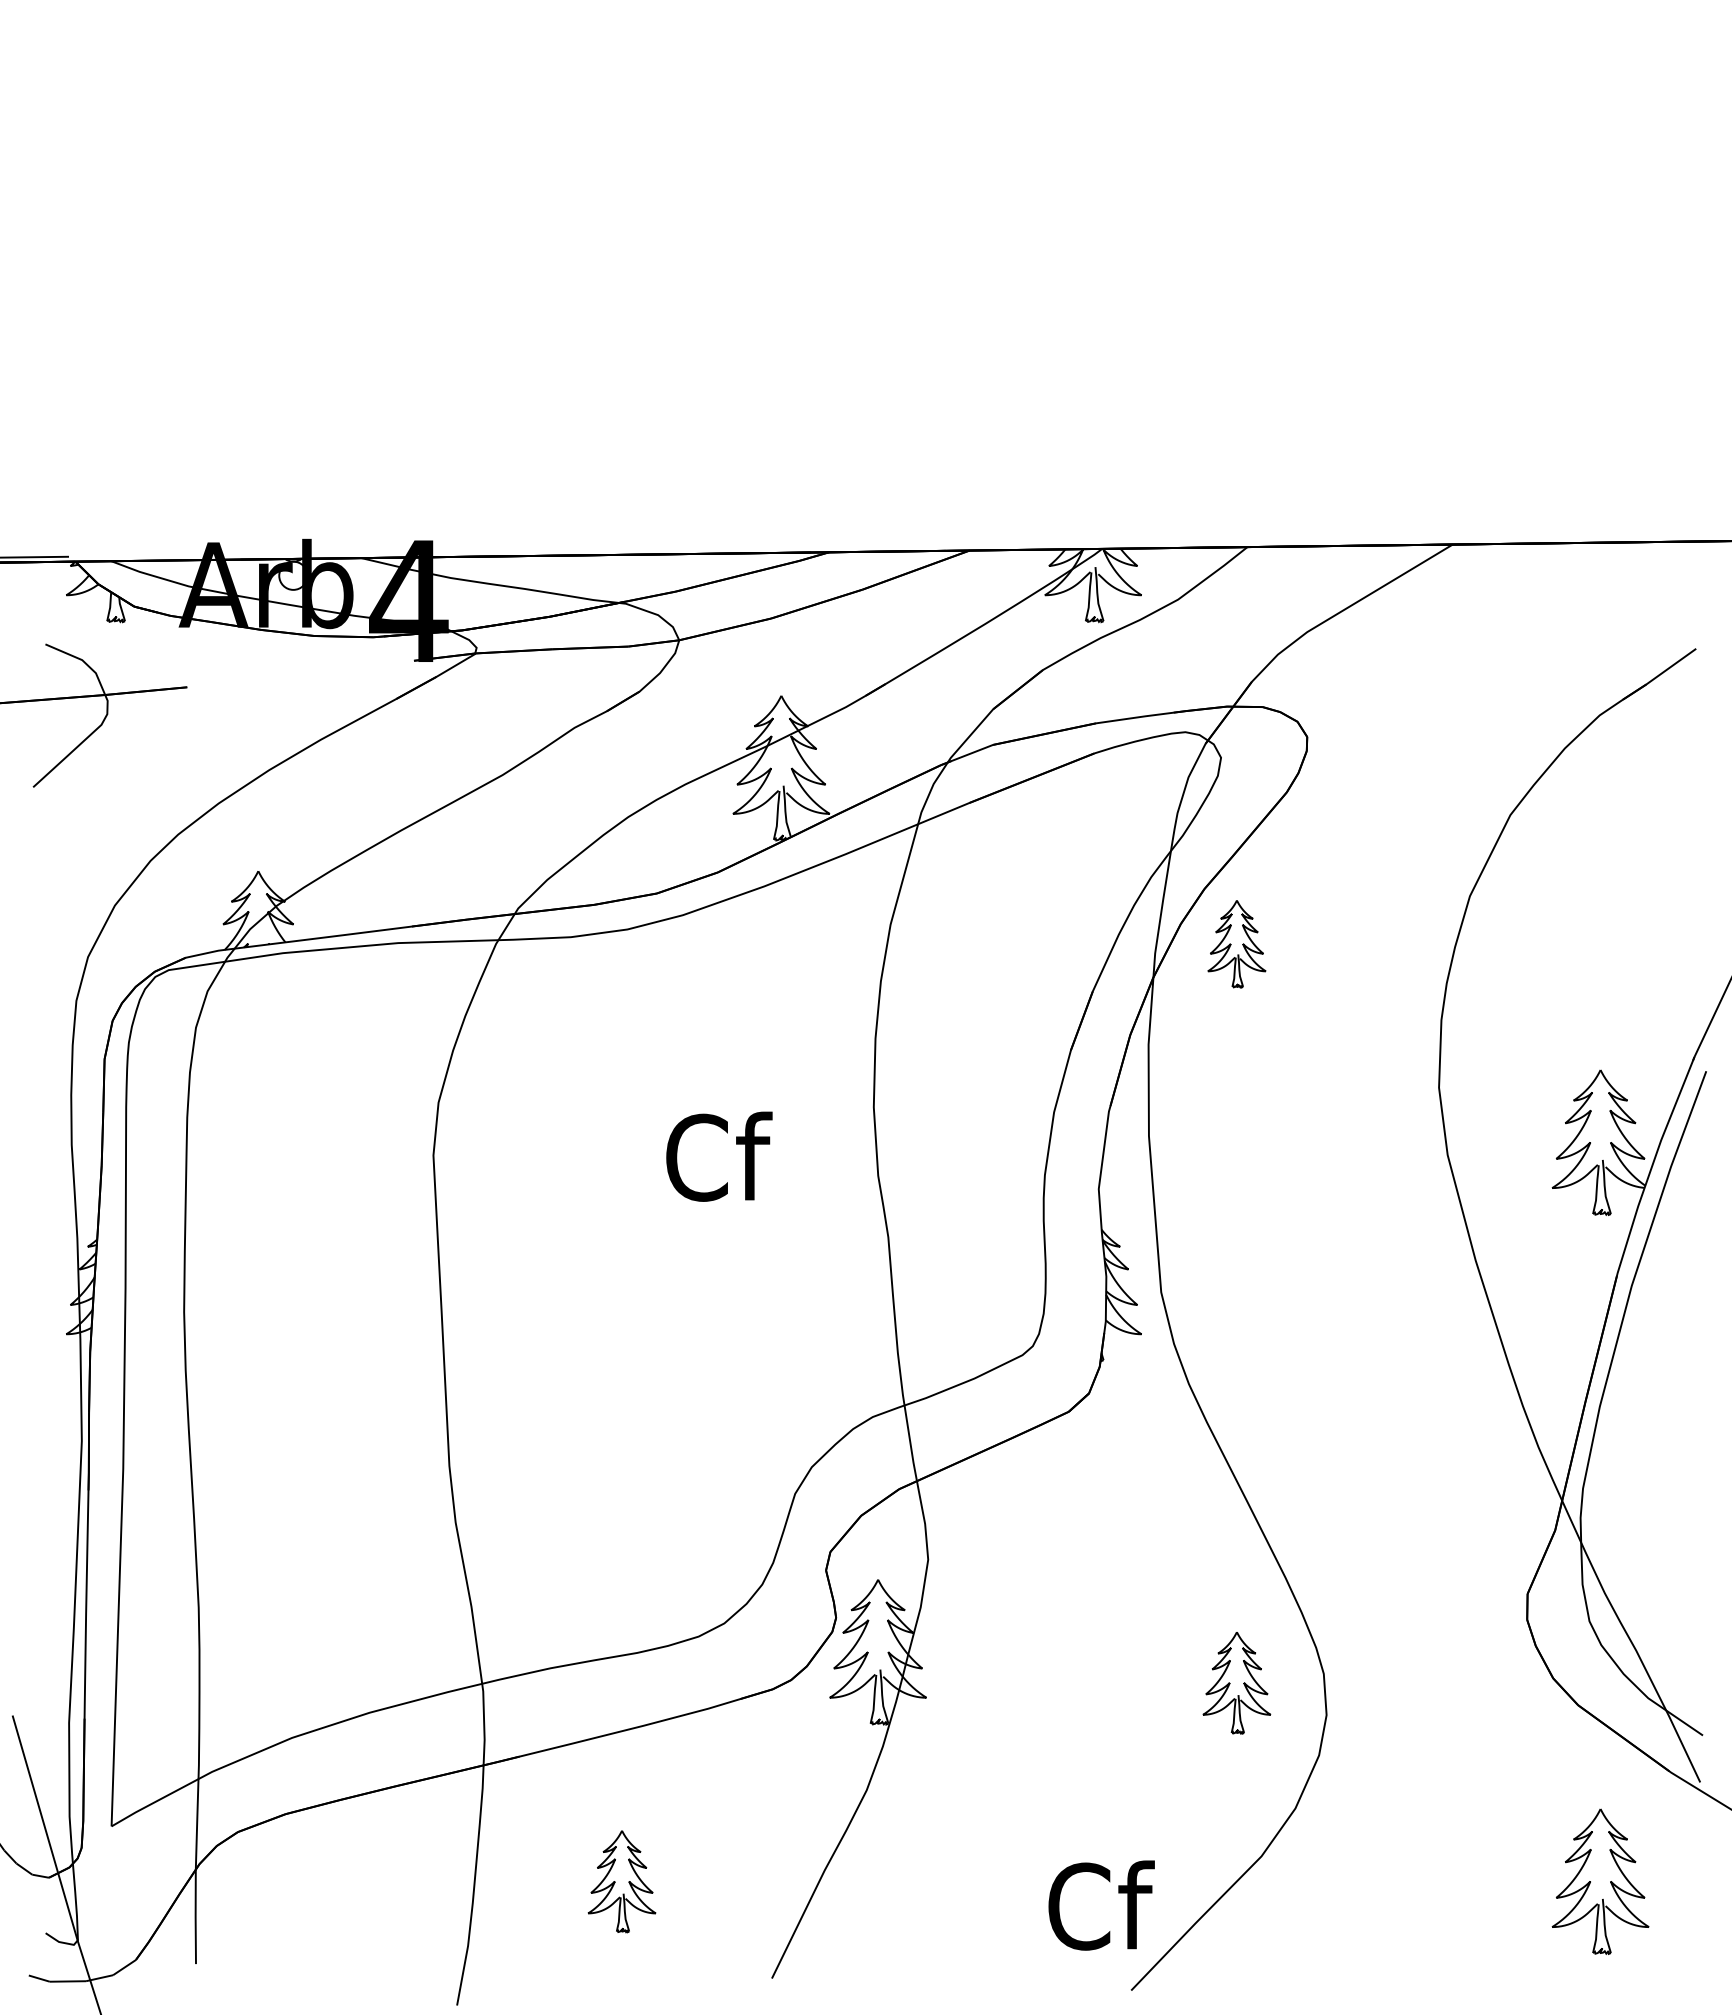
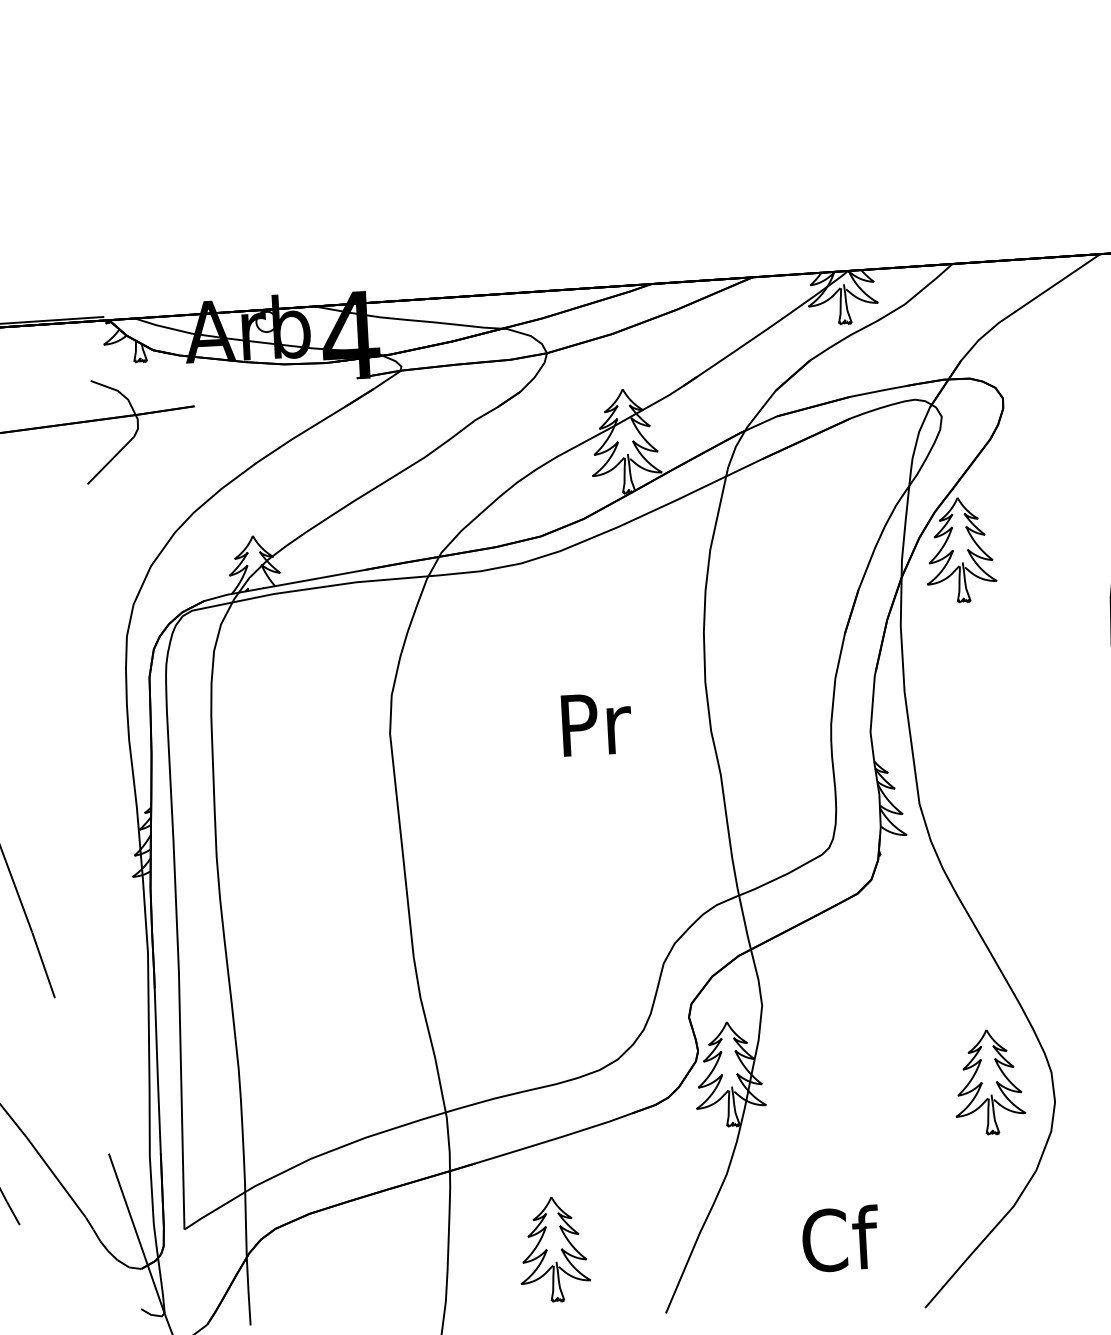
part: (1236, 944) -> (960, 550), size x1.67
text: (719, 1156) -> (596, 723), Cf -> Pr
part: (1236, 1683) -> (988, 1082), size x1.43
part: (621, 1881) -> (553, 1249), size x1.43
text: (1101, 1905) -> (840, 1238), moved

